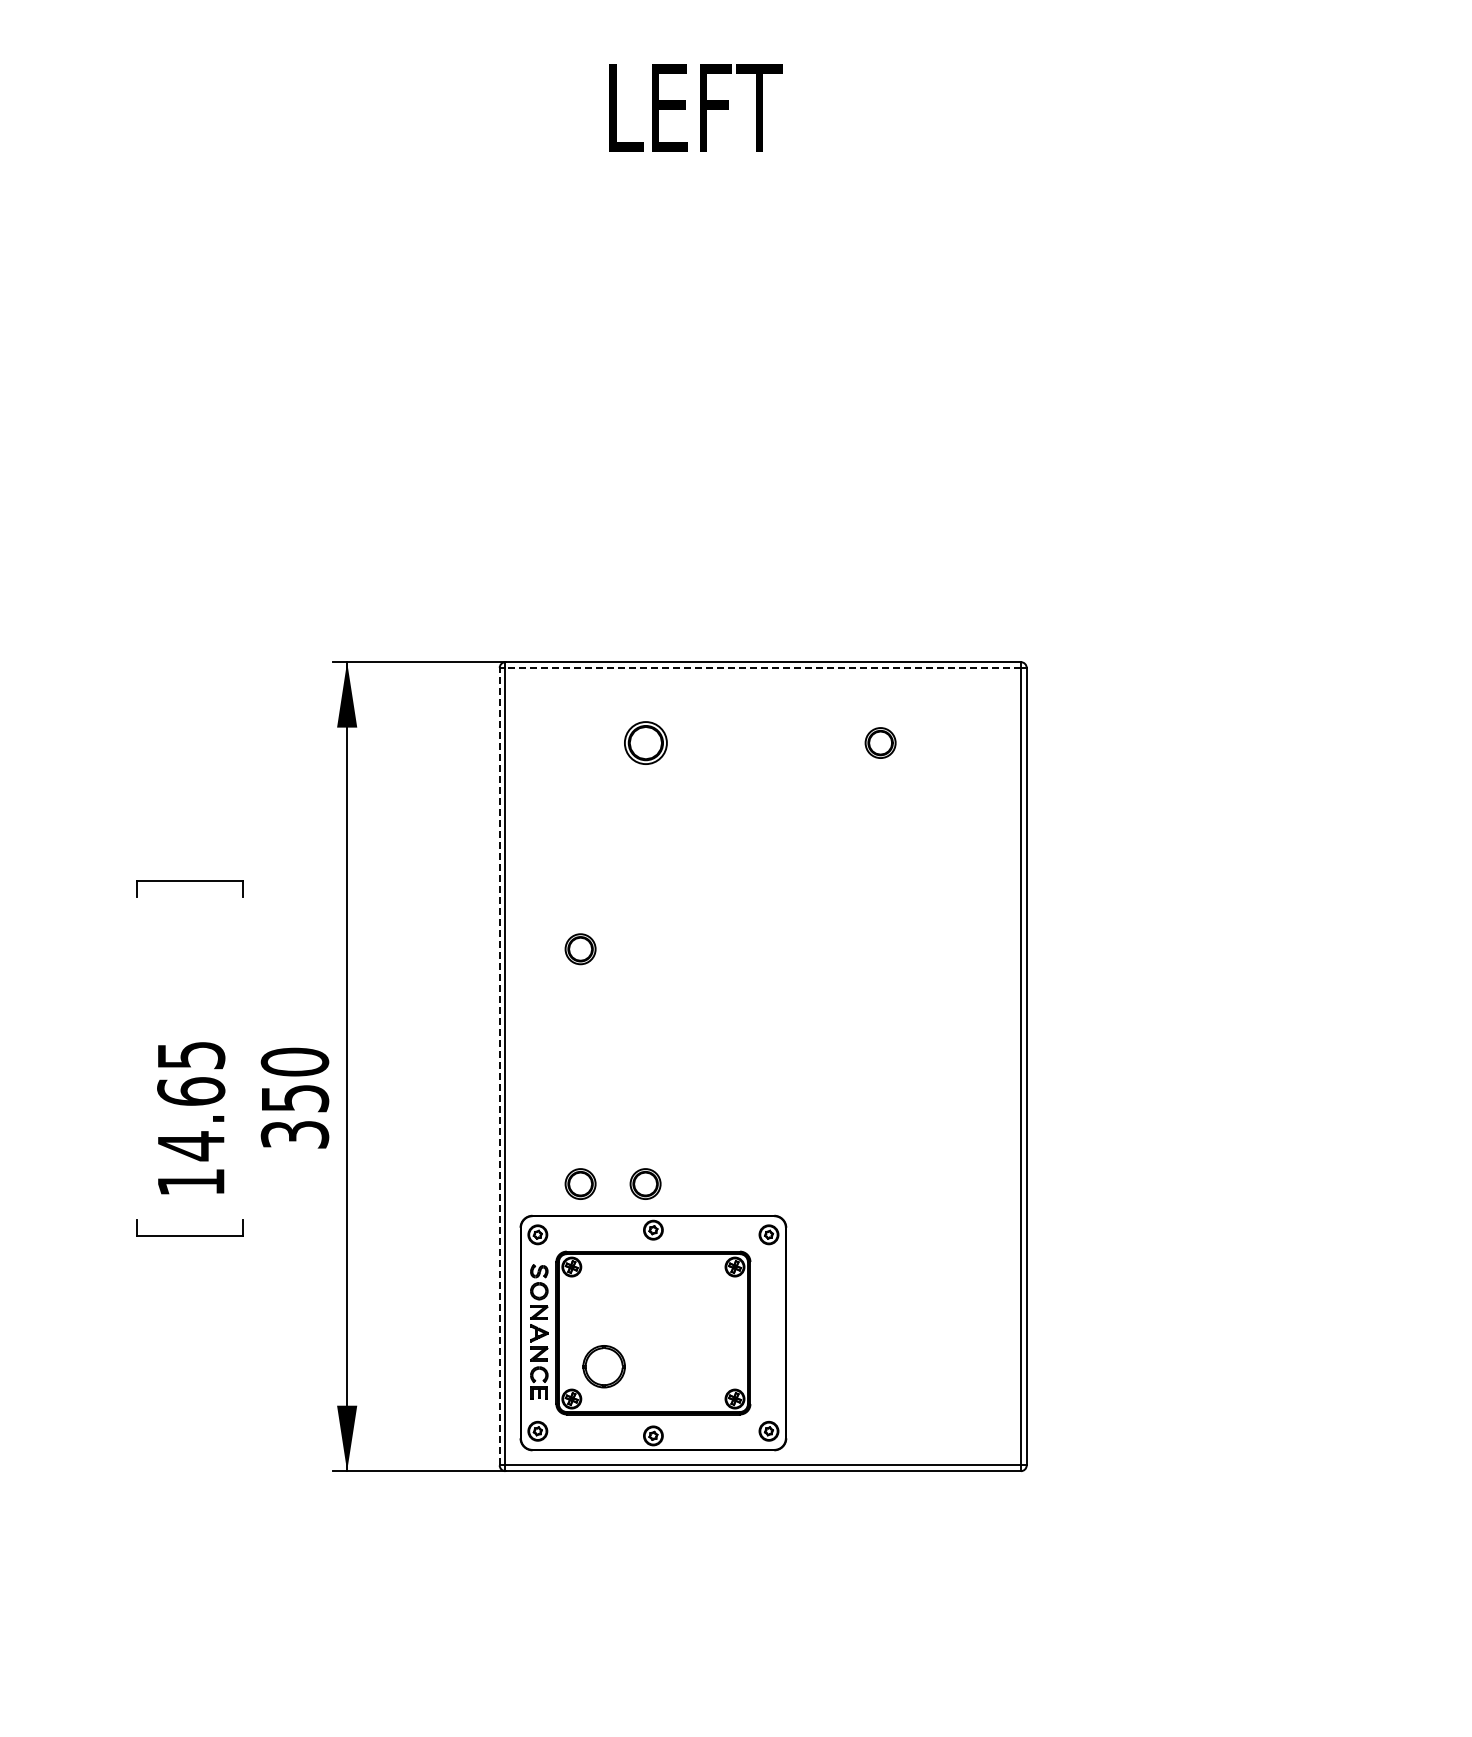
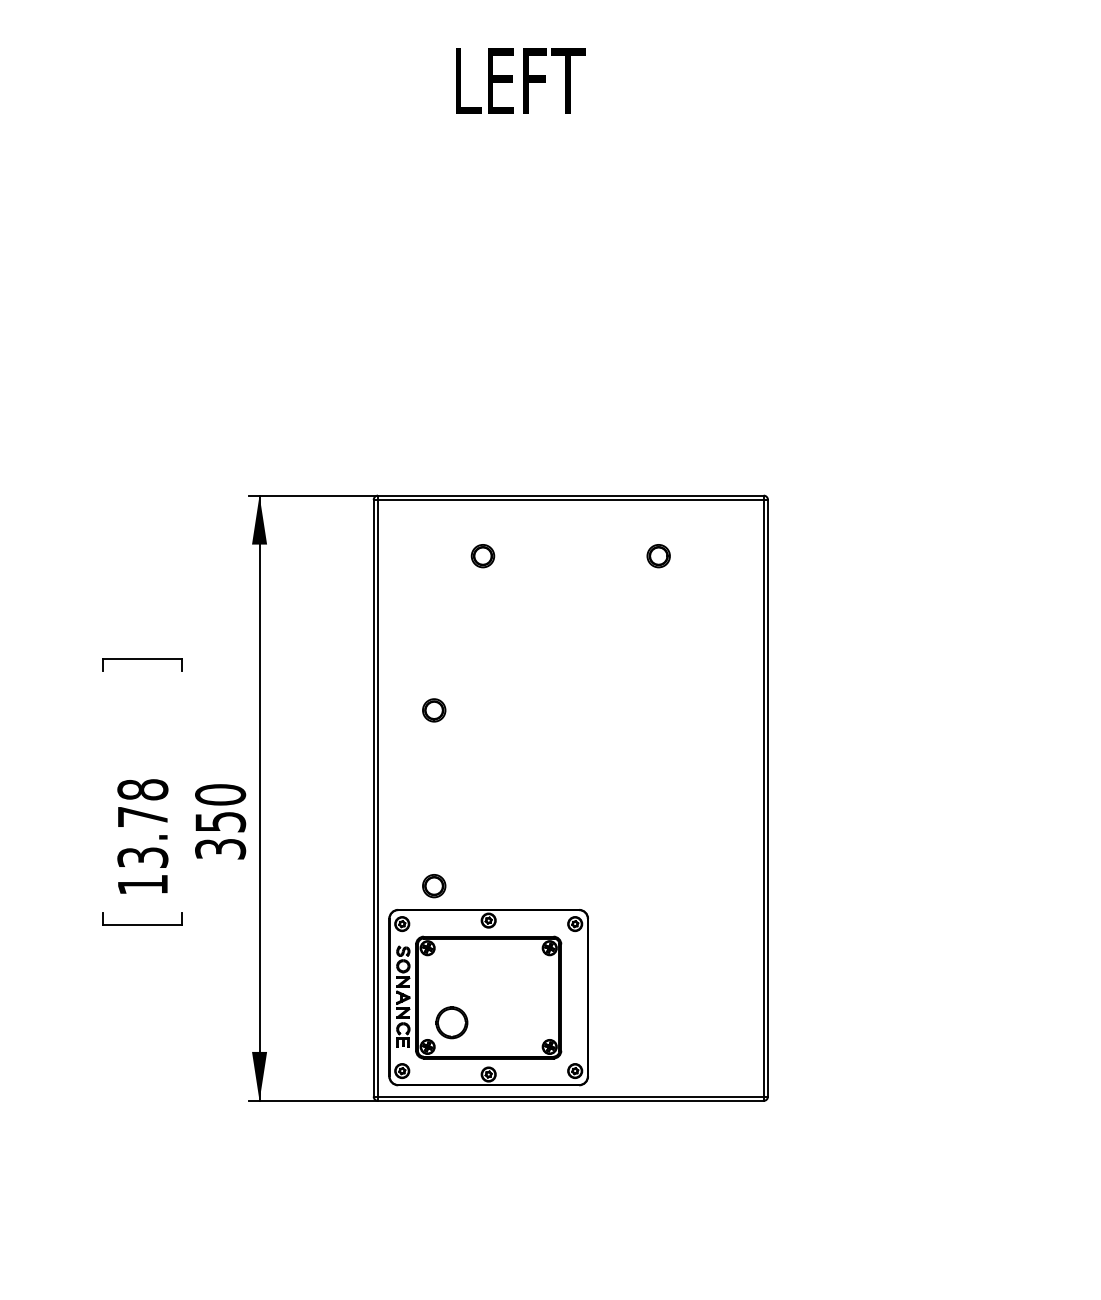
line: (763, 667) -> (571, 499), dashed -> solid
part: (645, 742) -> (482, 555), size x0.71
line: (499, 1066) -> (373, 798), dashed -> solid
text: (191, 1101) -> (143, 824), 14.65 -> 13.78
part: (645, 1183) -> (482, 885), removed

